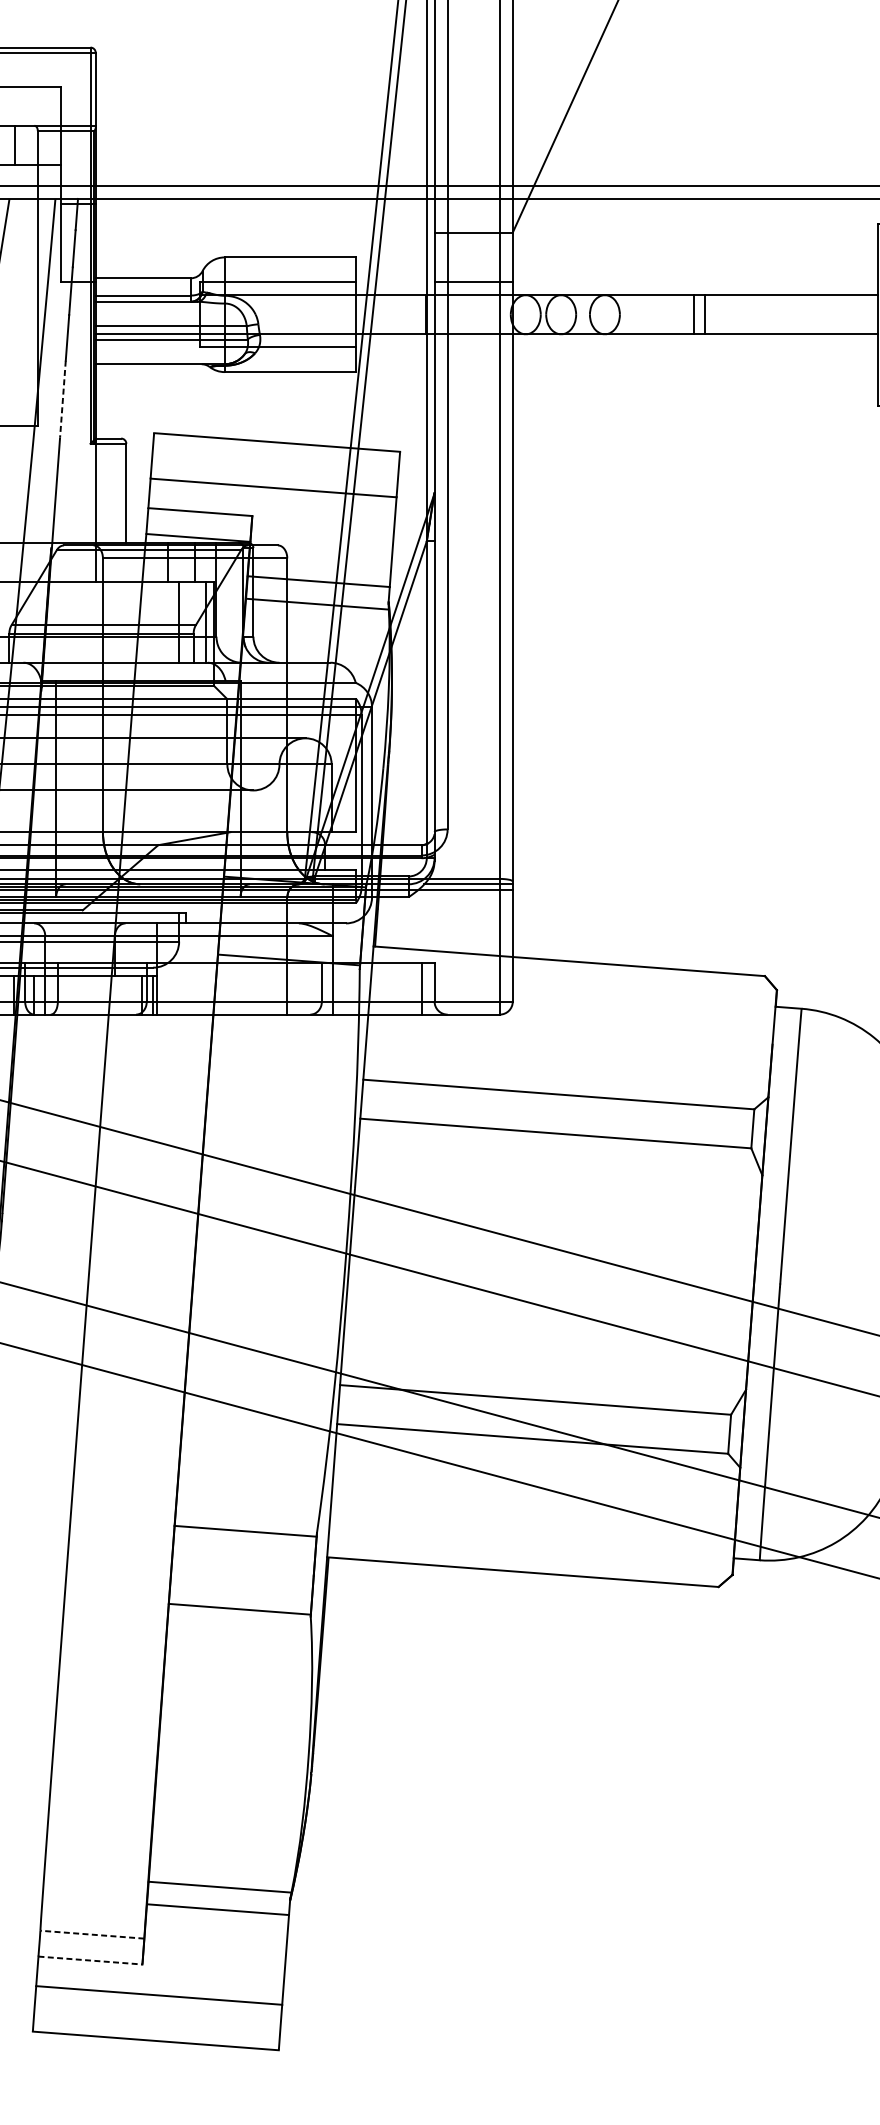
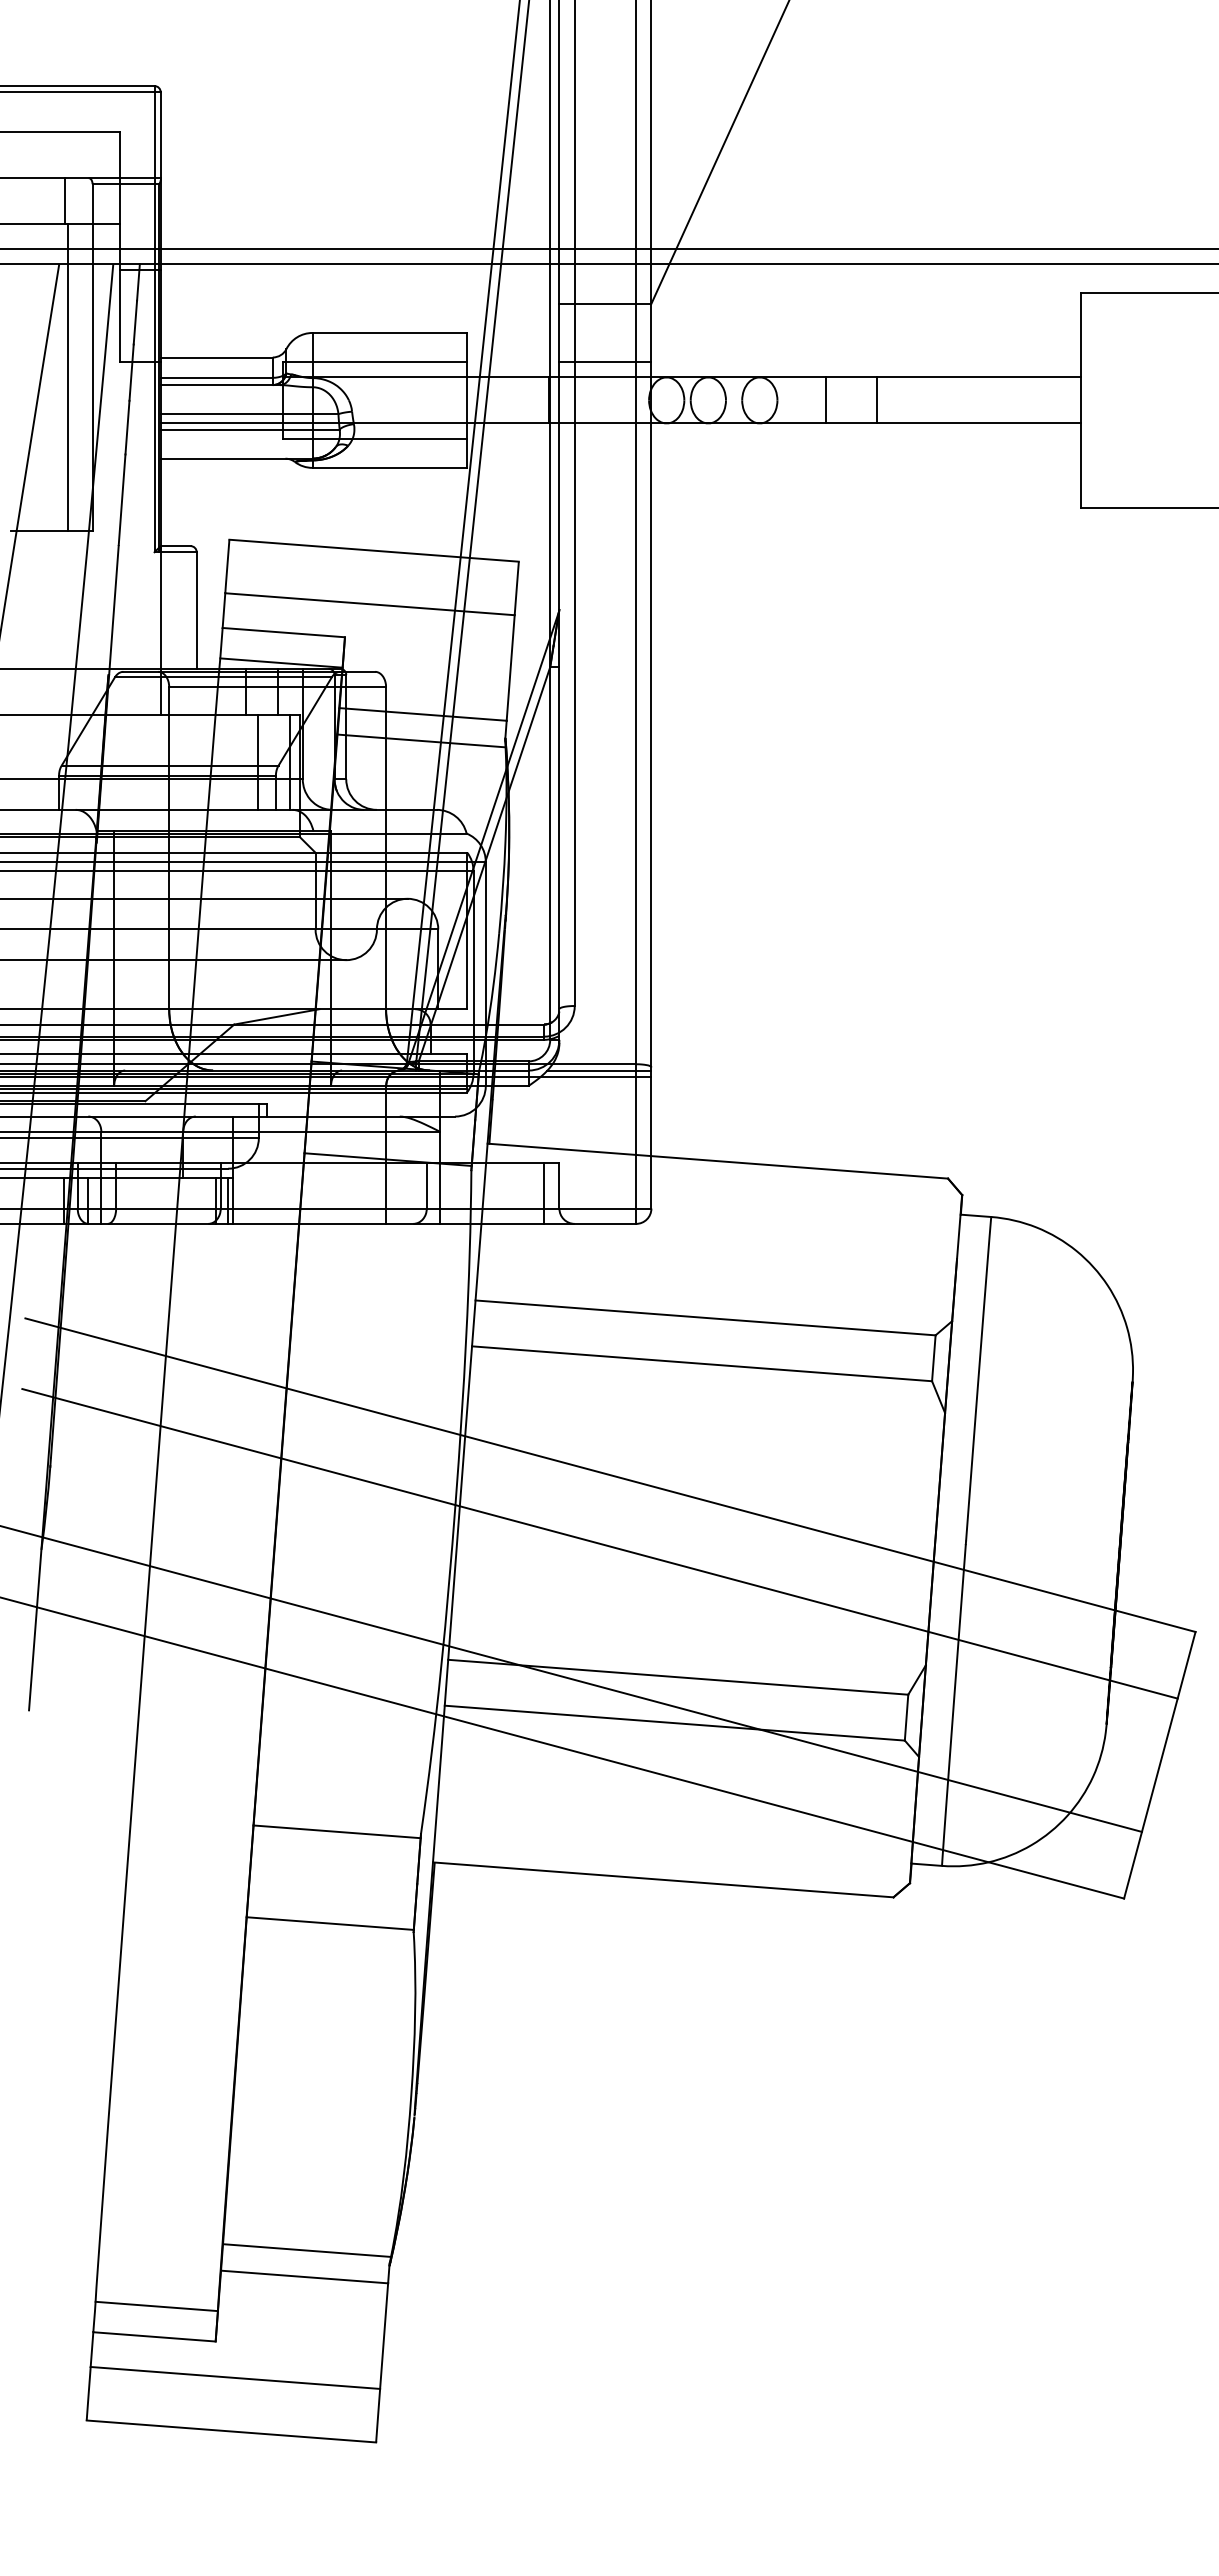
line: (17, 295) -> (68, 377), added
line: (693, 314) -> (825, 400), moved
line: (63, 399) -> (122, 500), dashed -> solid
line: (92, 1934) -> (156, 2306), dashed -> solid
line: (91, 1960) -> (155, 2336), dashed -> solid

